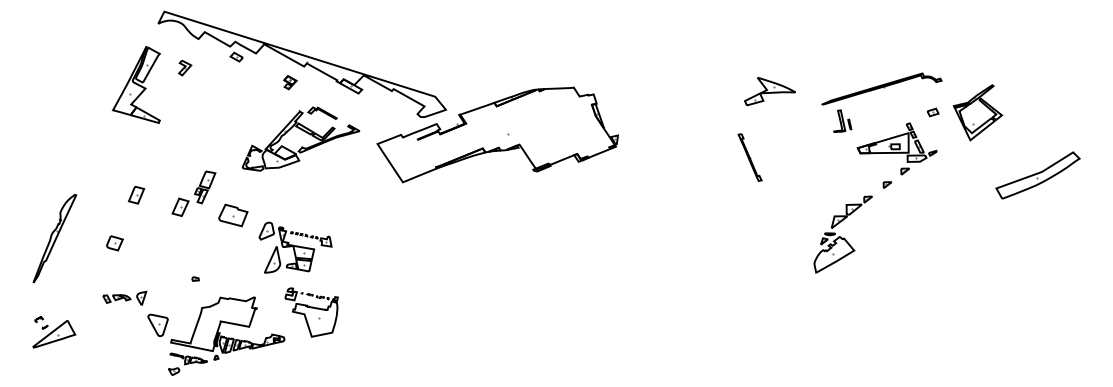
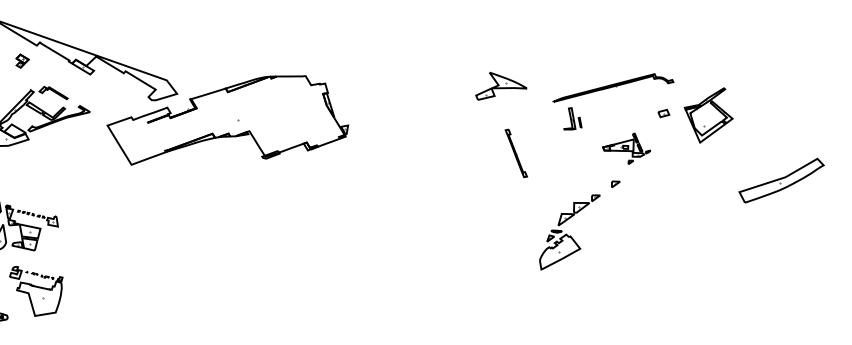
part: (896, 148) -> (626, 148), size x0.6
part: (749, 157) -> (515, 153), moved
part: (1037, 175) -> (780, 180), moved

